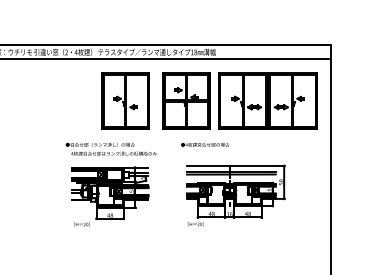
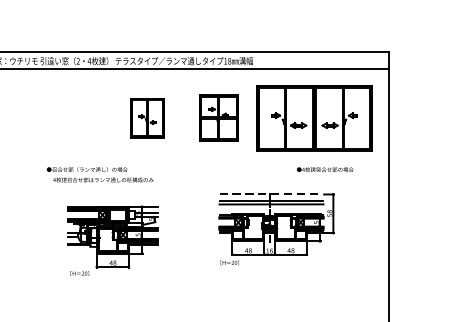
part: (125, 100) -> (147, 117), size x0.6
part: (186, 100) -> (218, 117), size x0.7
text: (205, 144) -> (325, 169), moved
text: (110, 148) -> (99, 173), moved
line: (231, 166) -> (271, 194), solid -> dashed
part: (110, 196) -> (113, 240), moved

